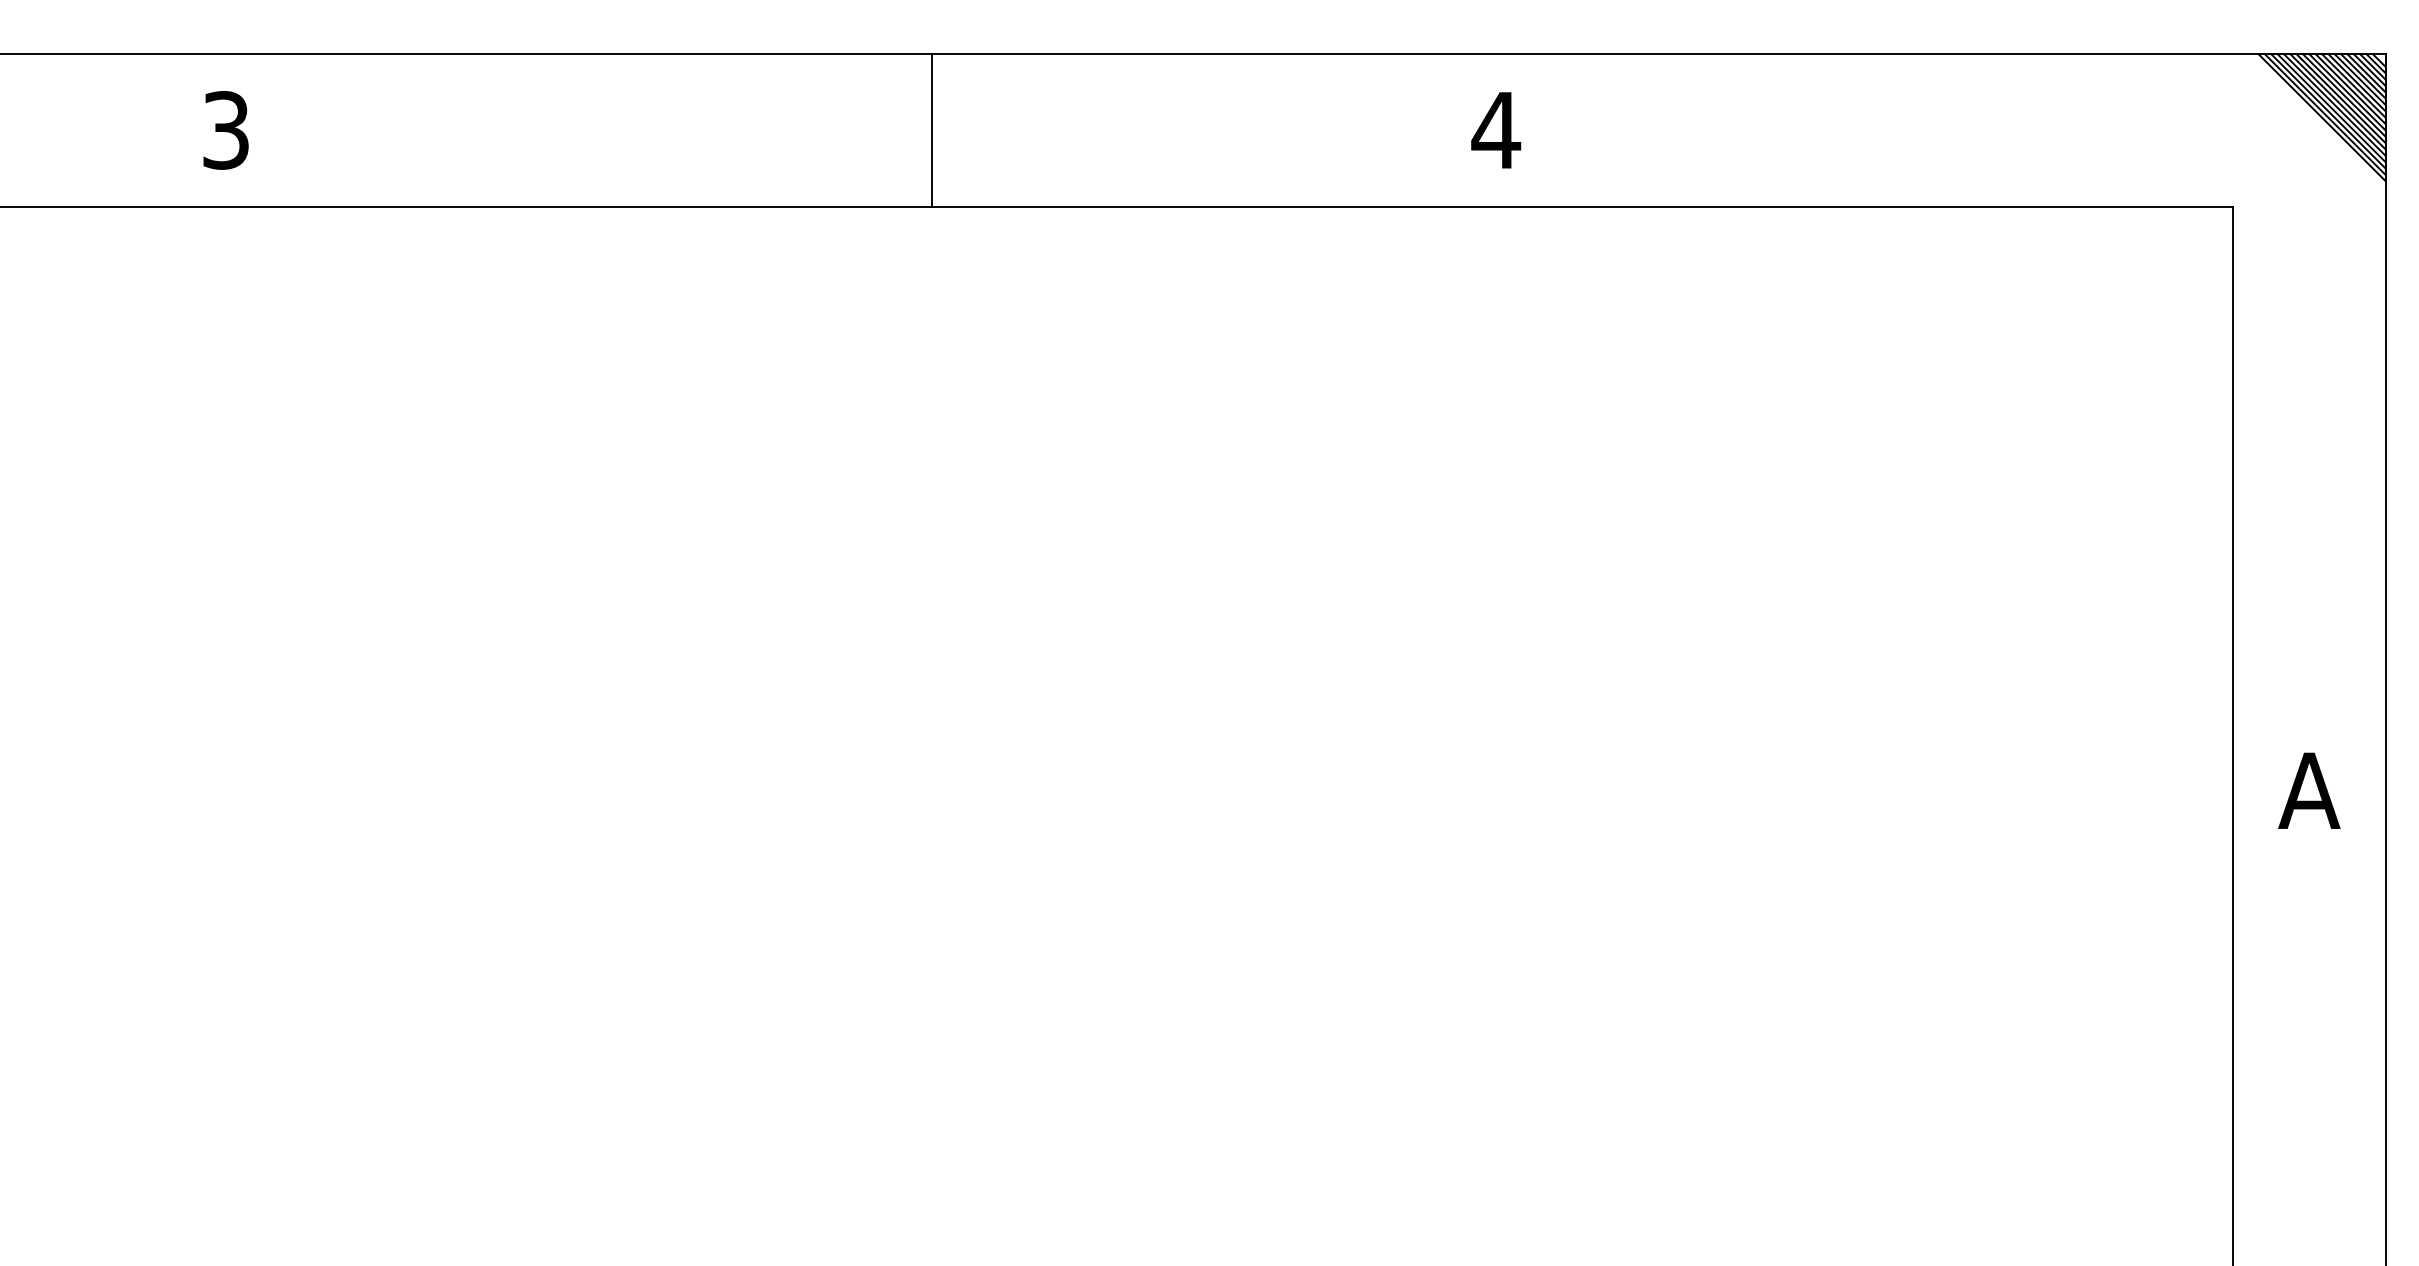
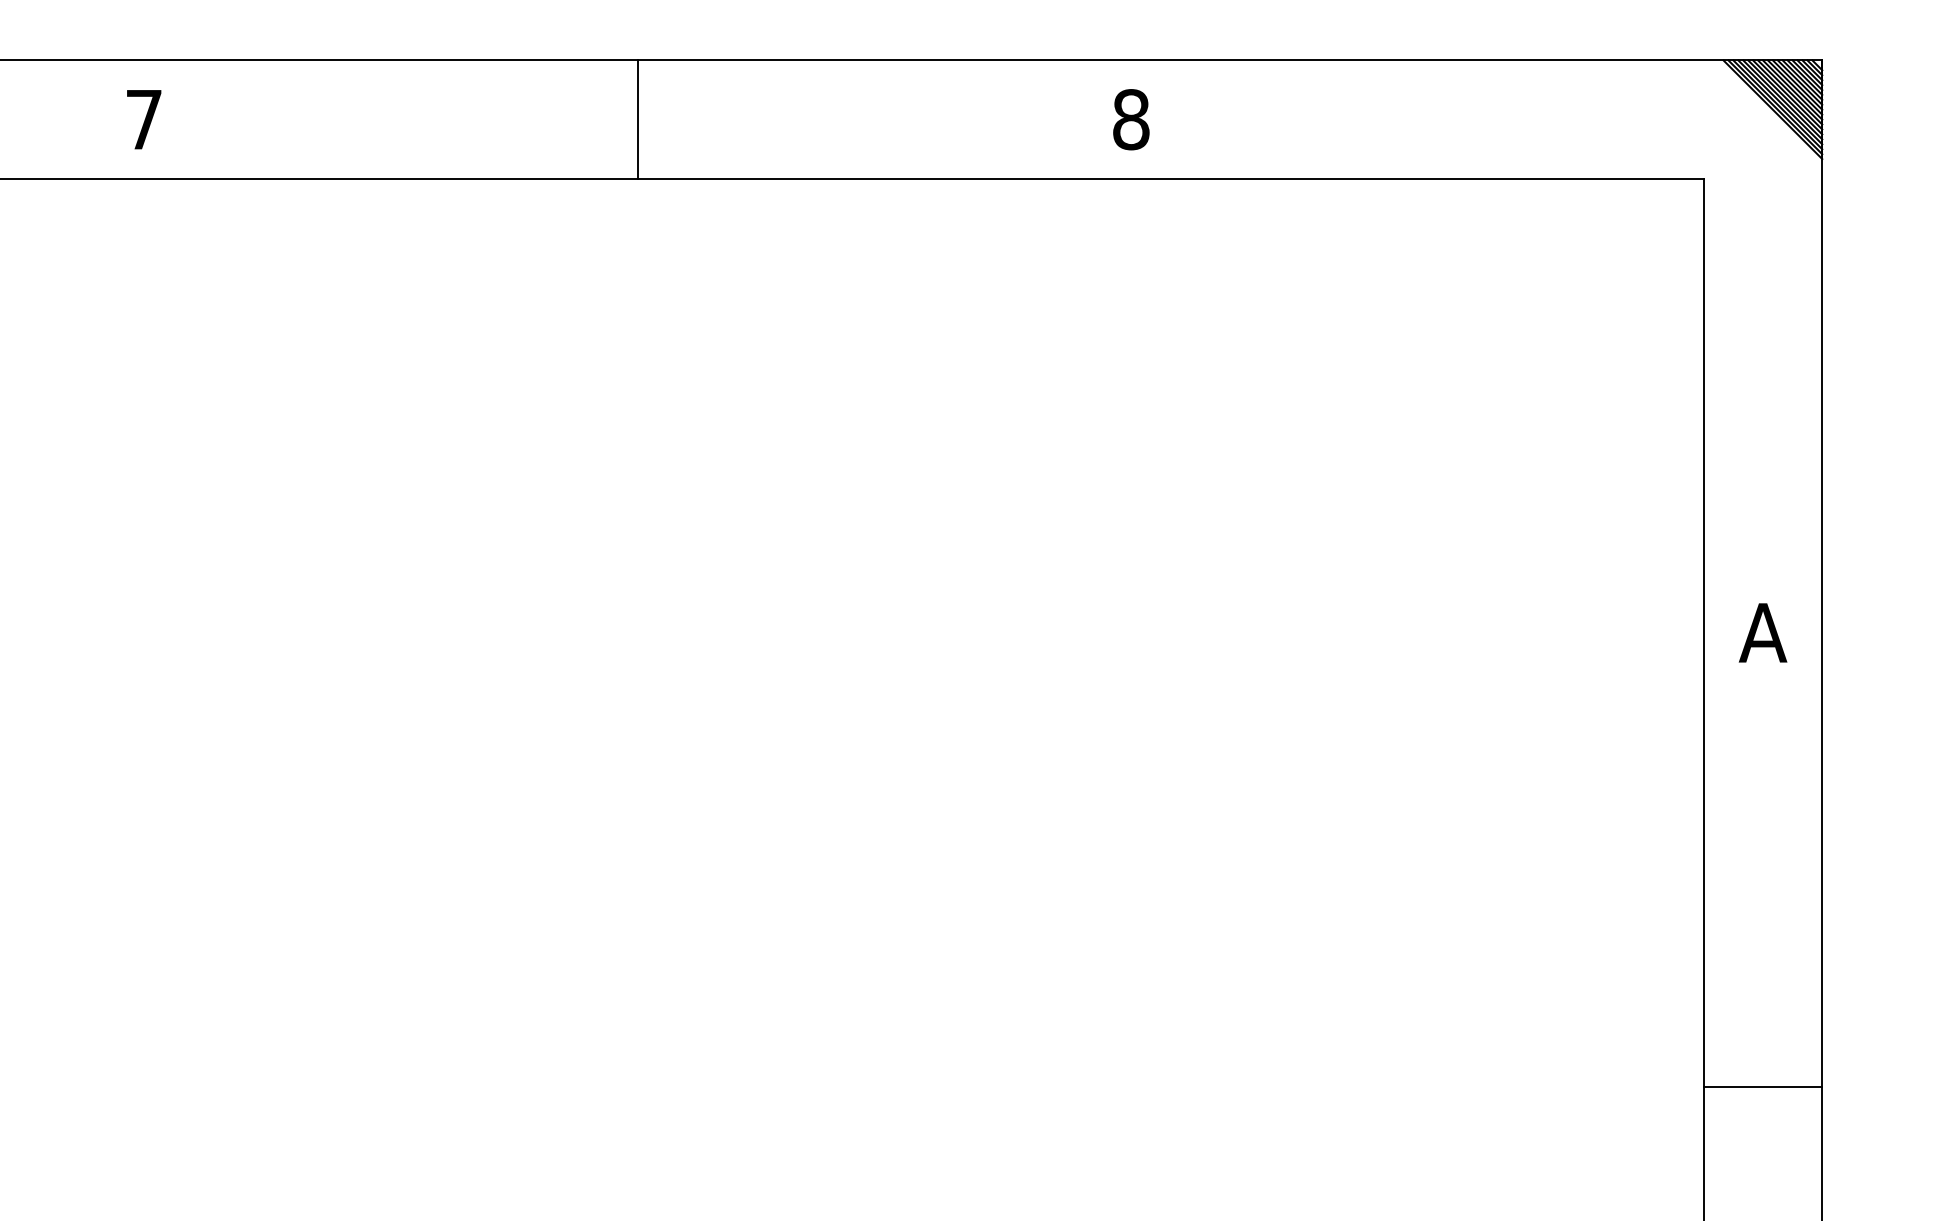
text: (225, 130) -> (143, 119), 3 -> 7
line: (931, 130) -> (637, 119), moved
text: (1495, 130) -> (1130, 119), 4 -> 8

